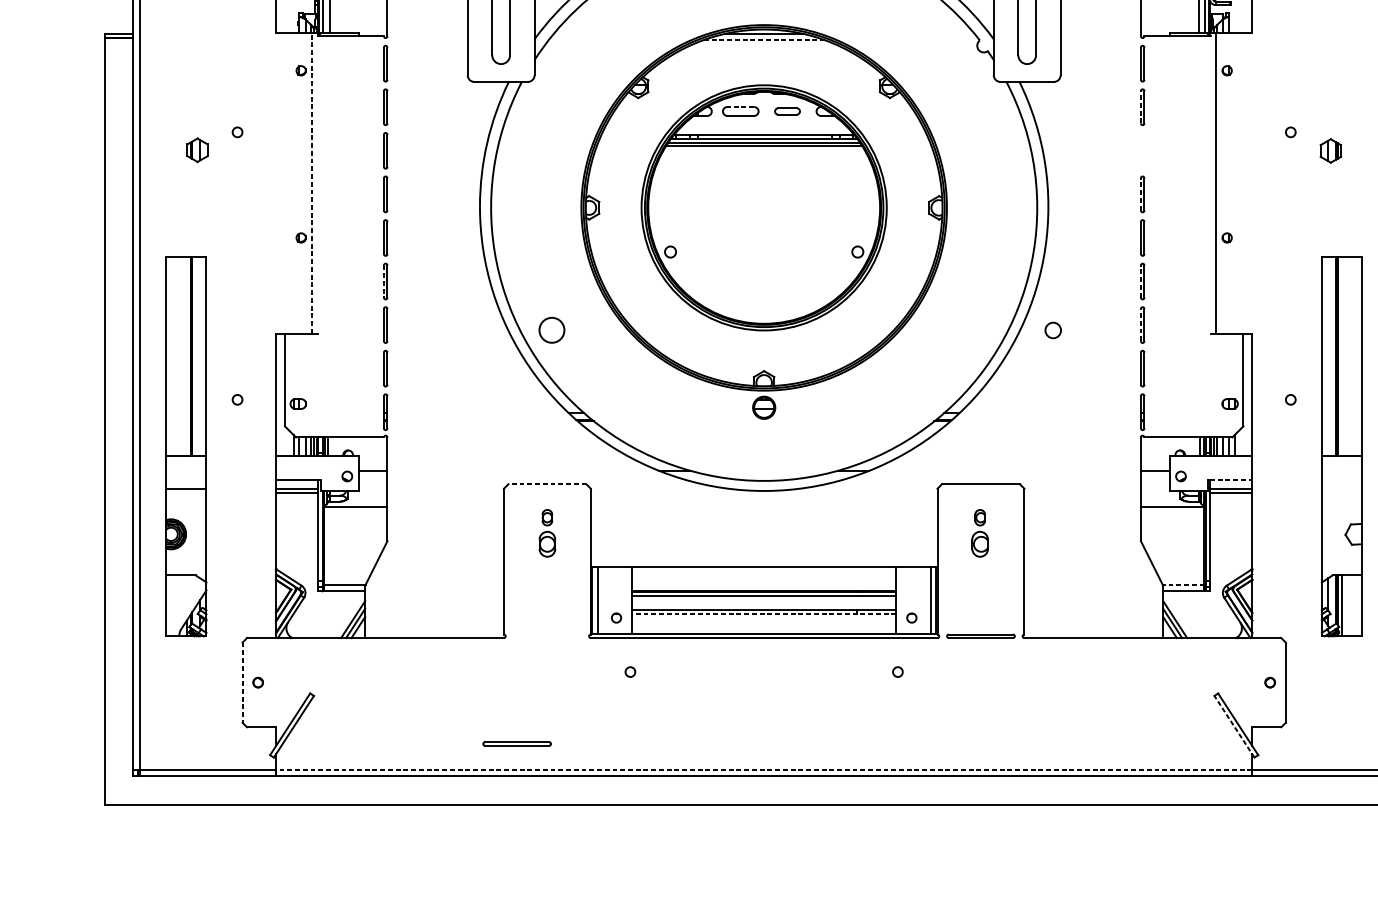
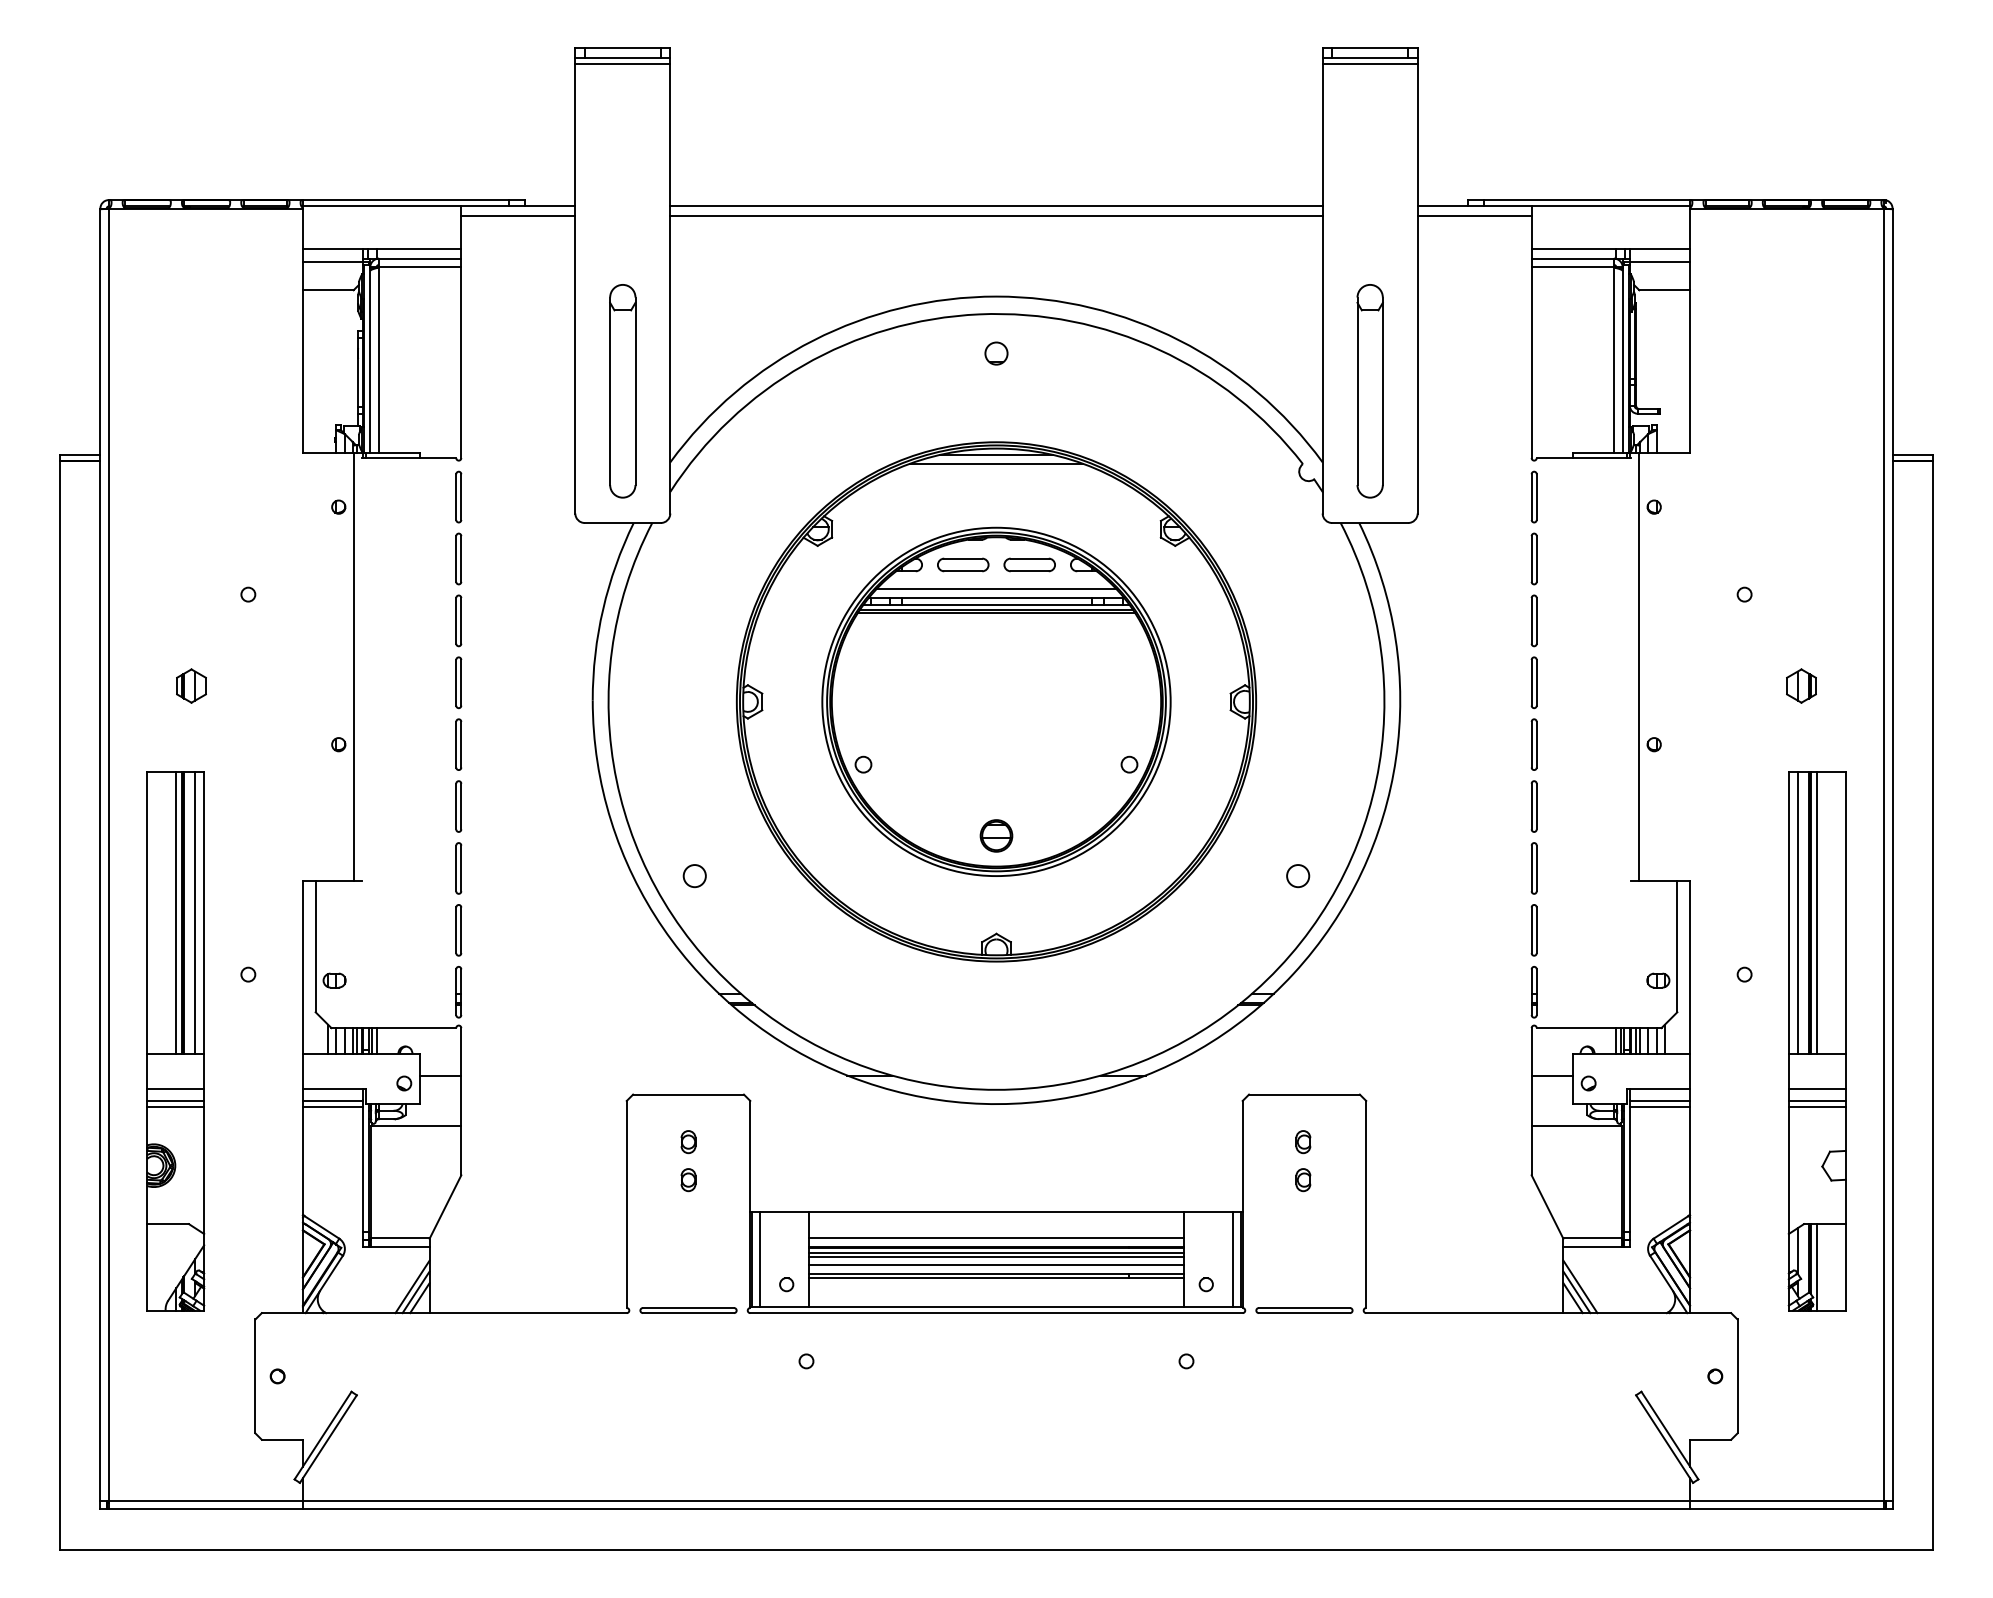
line: (763, 40) -> (995, 463), dashed -> solid
line: (740, 106) -> (962, 558), dashed -> solid
line: (1140, 107) -> (1531, 559), dashed -> solid
part: (787, 111) -> (1029, 564), size x1.43
line: (764, 128) -> (996, 589), added
part: (197, 149) -> (191, 685), moved
part: (1142, 150) -> (1533, 620), added
part: (1330, 150) -> (1801, 685), moved
line: (312, 183) -> (354, 667), dashed -> solid
line: (1140, 194) -> (1531, 682), dashed -> solid
line: (384, 281) -> (456, 806), dashed -> solid
line: (1140, 281) -> (1531, 806), dashed -> solid
line: (1140, 325) -> (1531, 868), dashed -> solid
circle: (551, 330) -> (694, 876), size x0.62
circle: (1053, 330) -> (1298, 876), moved
line: (186, 356) -> (176, 912), added
line: (200, 356) -> (195, 912), added
line: (1328, 356) -> (1797, 912), added
line: (1341, 356) -> (1816, 912), added
part: (764, 407) -> (996, 835), moved
line: (186, 480) -> (175, 1089), added
line: (1231, 480) -> (1660, 1089), dashed -> solid
line: (1341, 480) -> (1816, 1089), added
line: (547, 484) -> (688, 1094), dashed -> solid
line: (1341, 489) -> (1816, 1101), added
line: (186, 493) -> (175, 1107), added
line: (1341, 493) -> (1816, 1107), added
part: (547, 544) -> (688, 1180), size x0.62
part: (980, 544) -> (1303, 1180), size x0.62
line: (764, 584) -> (996, 1237), added
line: (1183, 584) -> (1592, 1237), dashed -> solid
line: (764, 598) -> (996, 1256), added
line: (764, 603) -> (996, 1264), added
line: (764, 613) -> (996, 1278), dashed -> solid
line: (242, 682) -> (255, 1376), dashed -> solid
line: (1234, 726) -> (1664, 1438), dashed -> solid
part: (517, 743) -> (688, 1310), moved
line: (764, 769) -> (996, 1500), dashed -> solid

